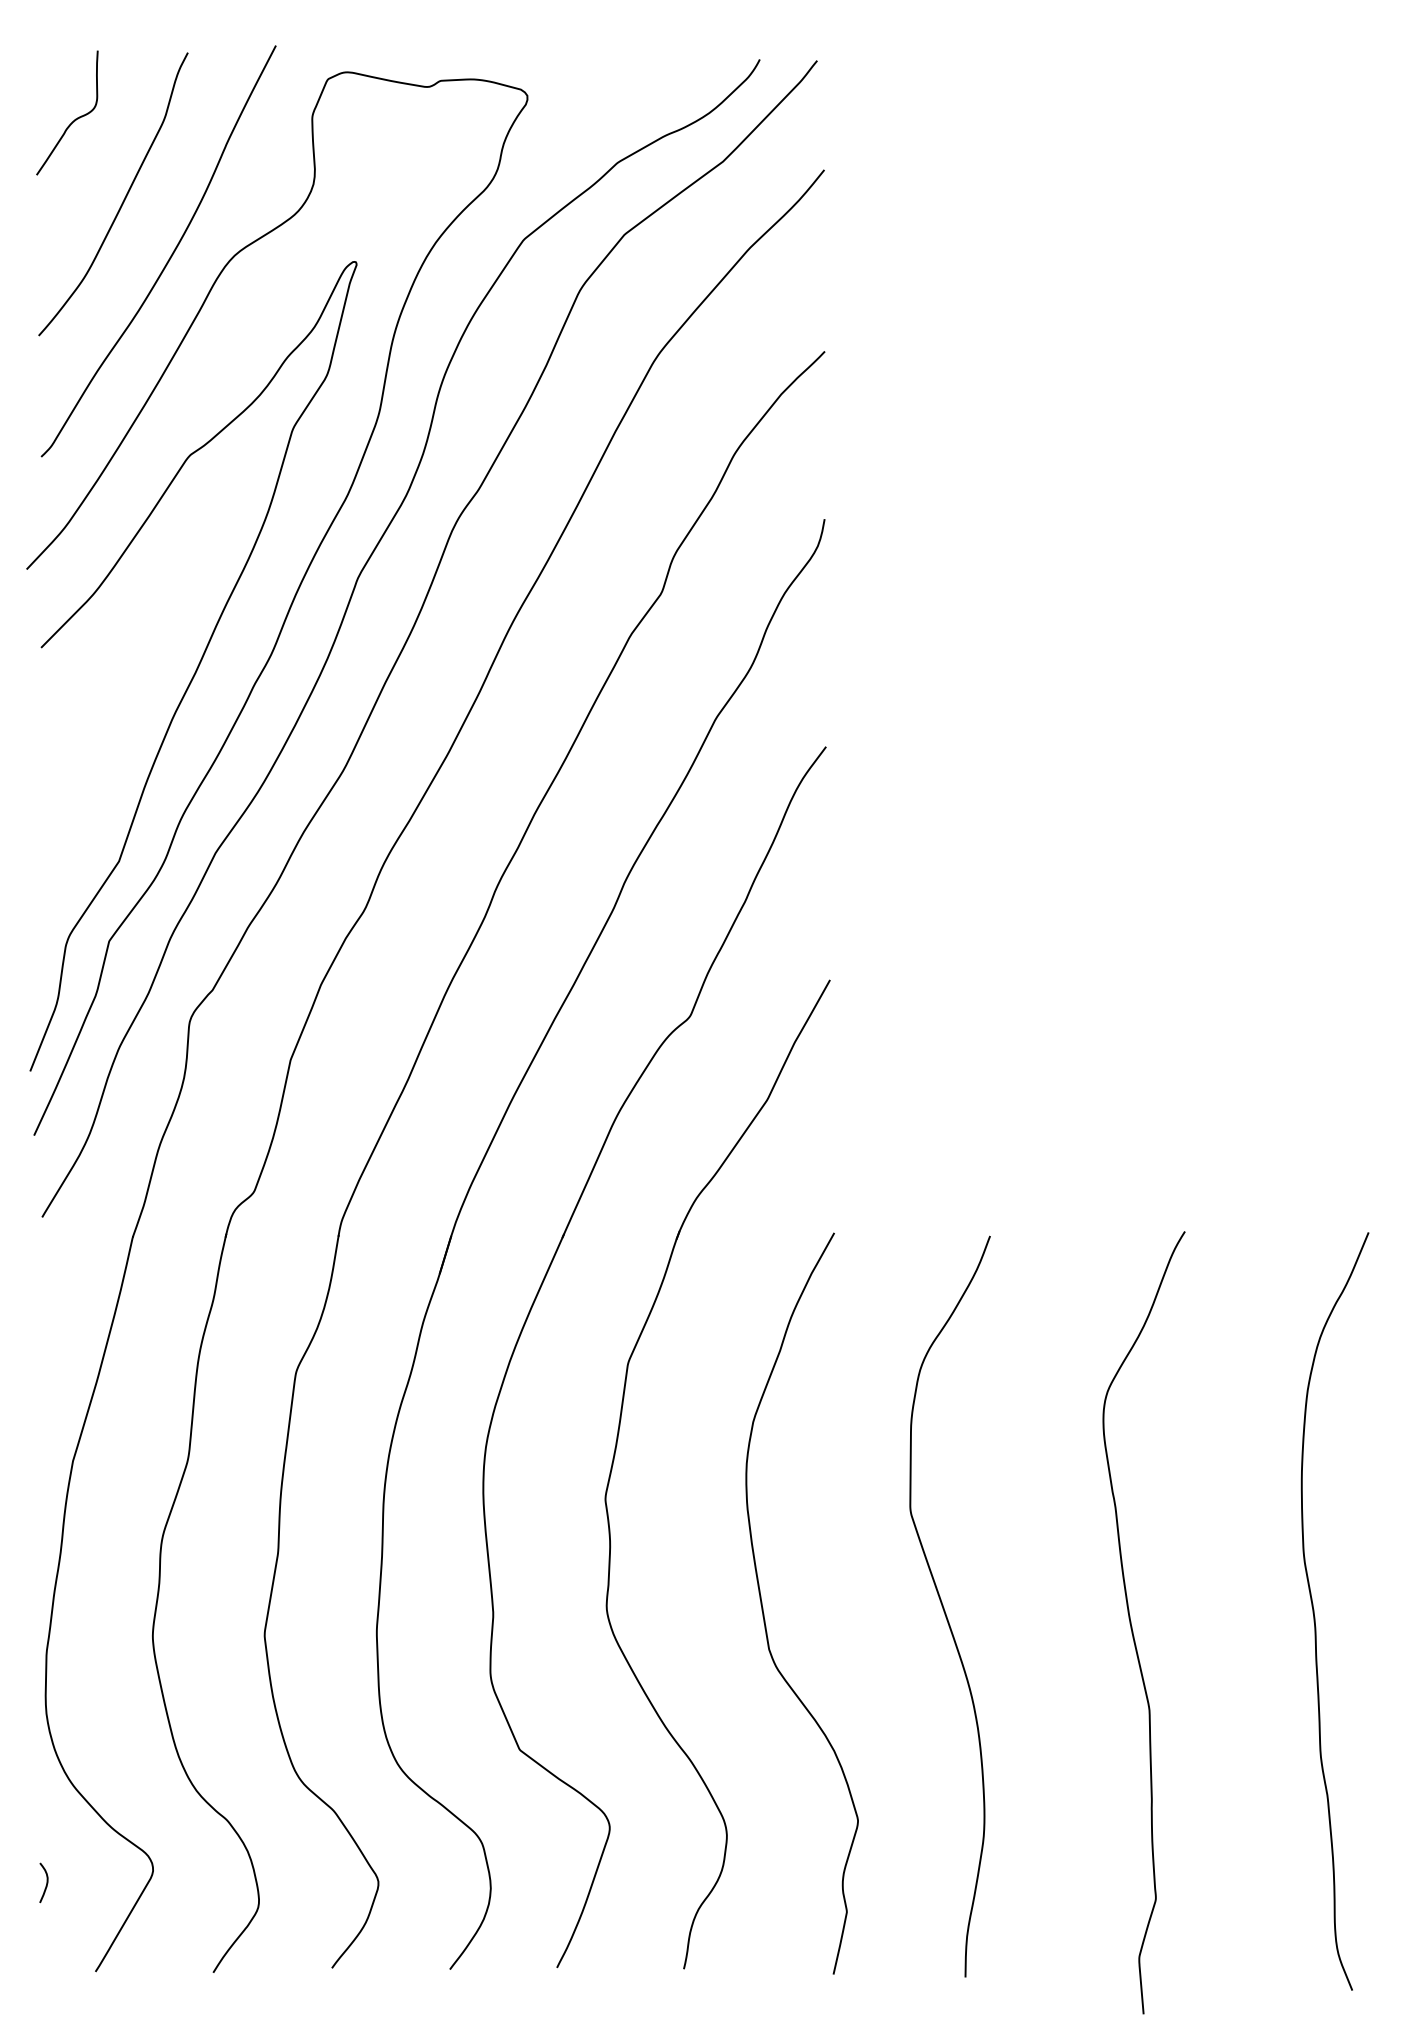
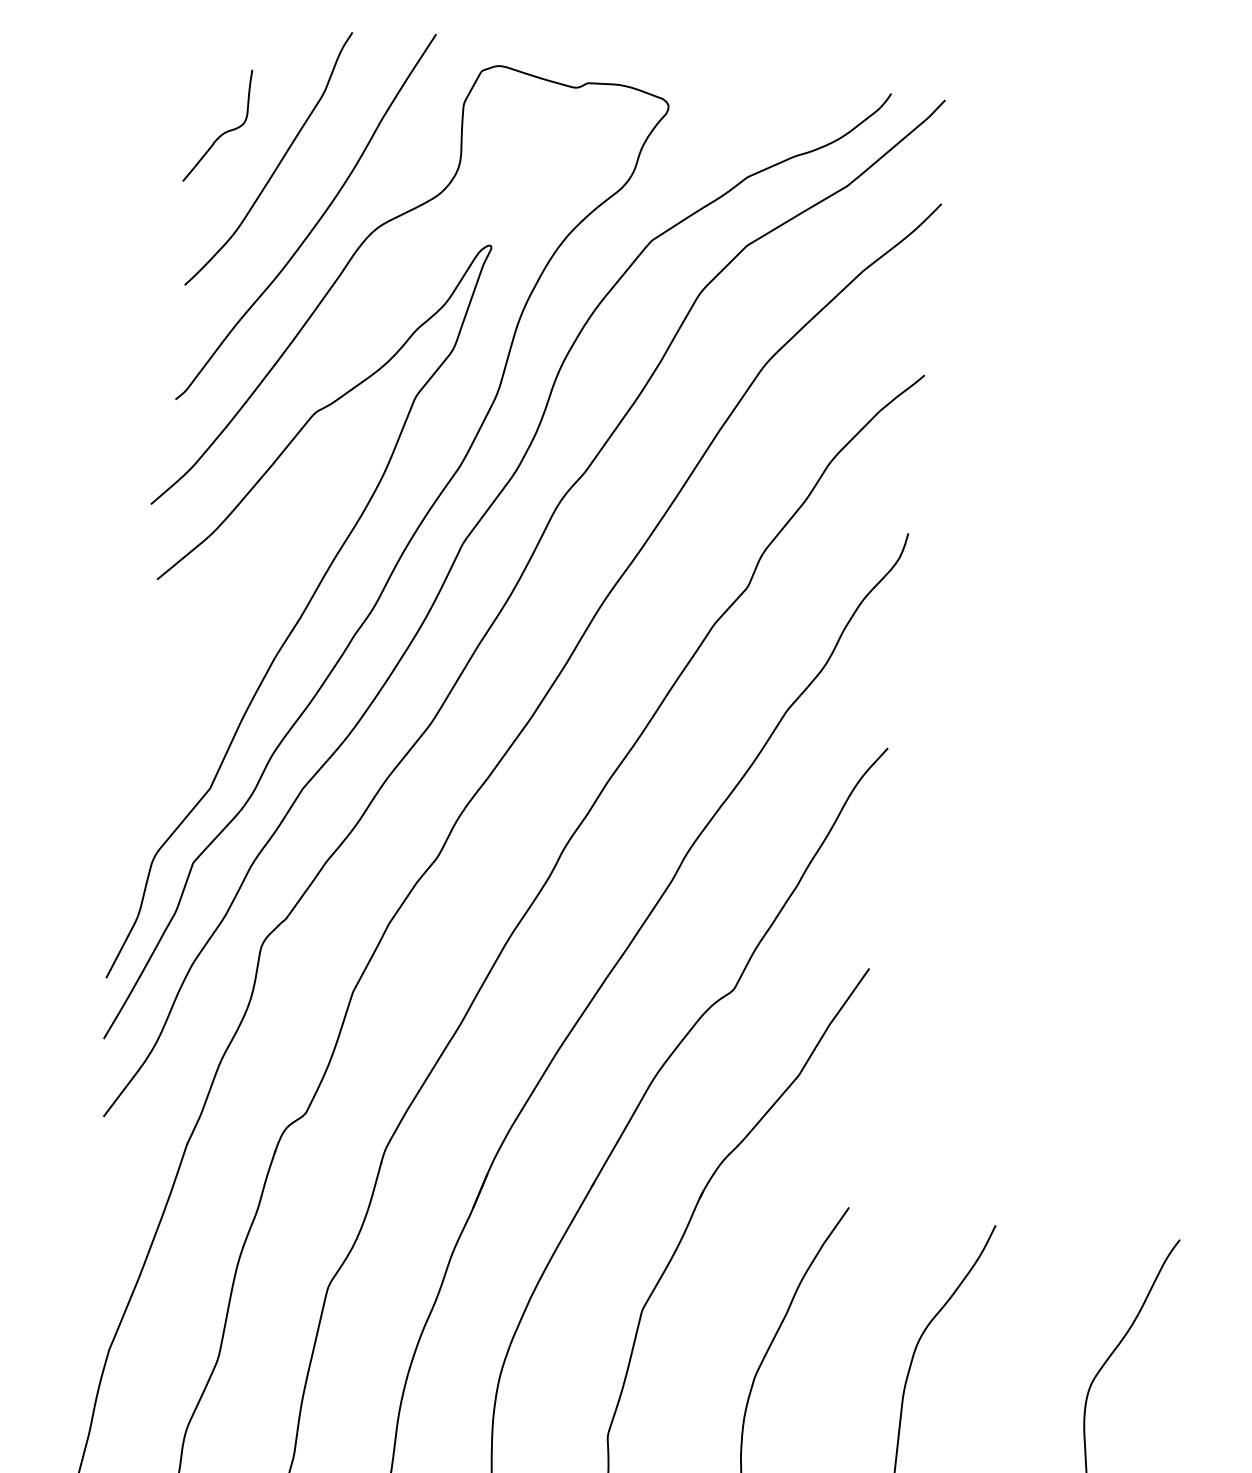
curve: (74, 119) -> (223, 132), moved

